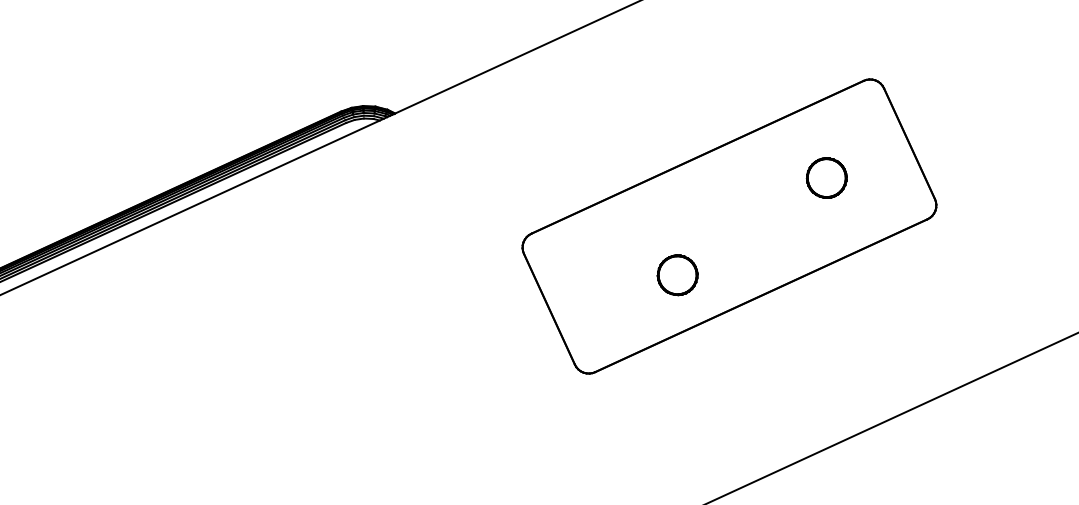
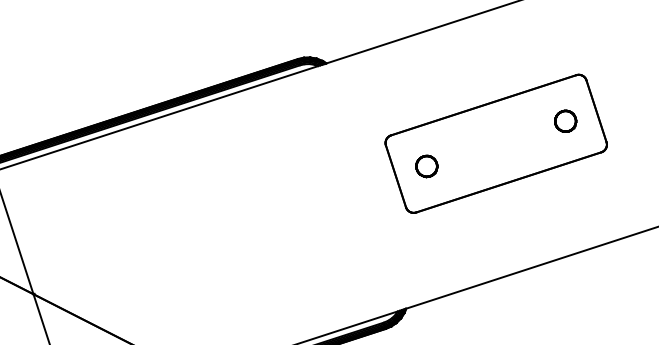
part: (826, 176) -> (565, 120), moved
part: (677, 275) -> (426, 166), moved

